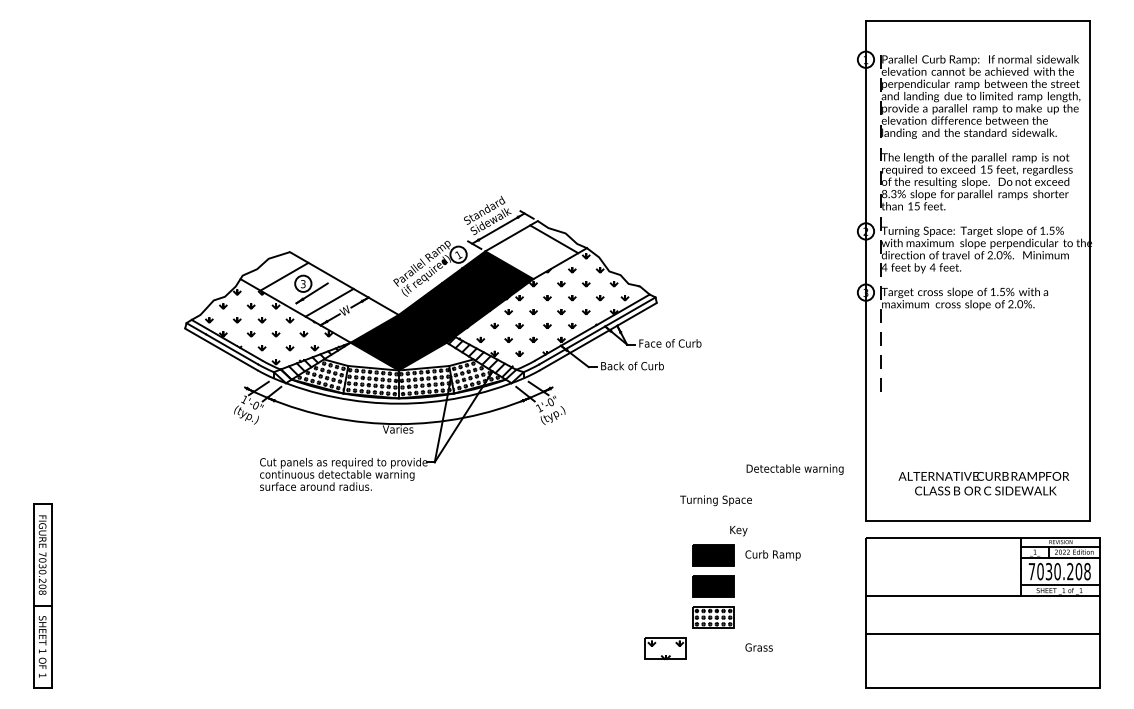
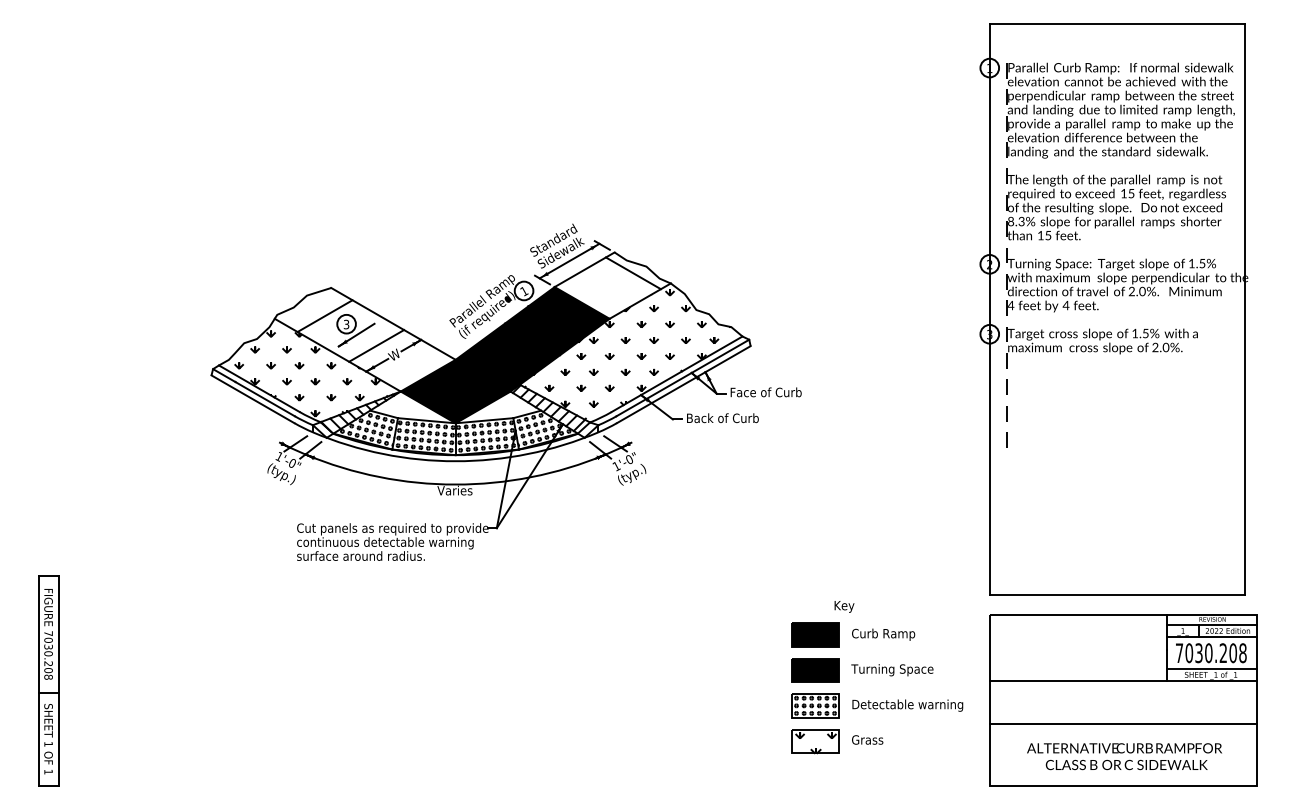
text: (794, 469) -> (907, 705), moved
text: (983, 483) -> (1124, 756), moved
text: (716, 501) -> (892, 670), moved
part: (665, 648) -> (815, 741), moved

